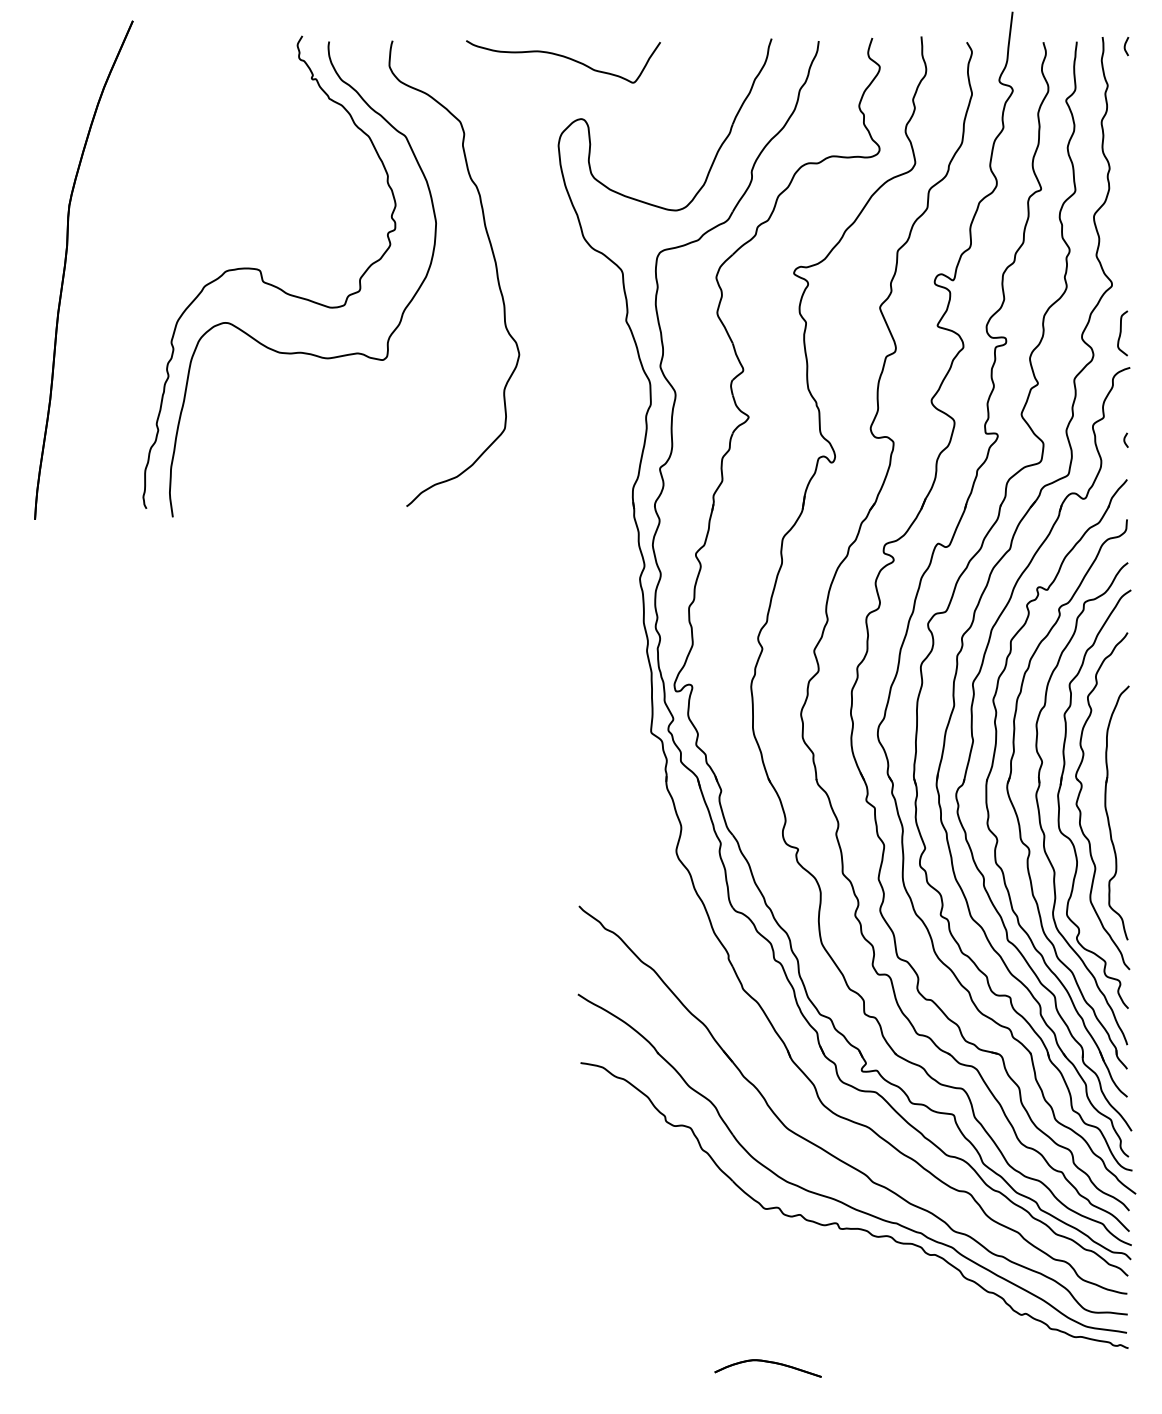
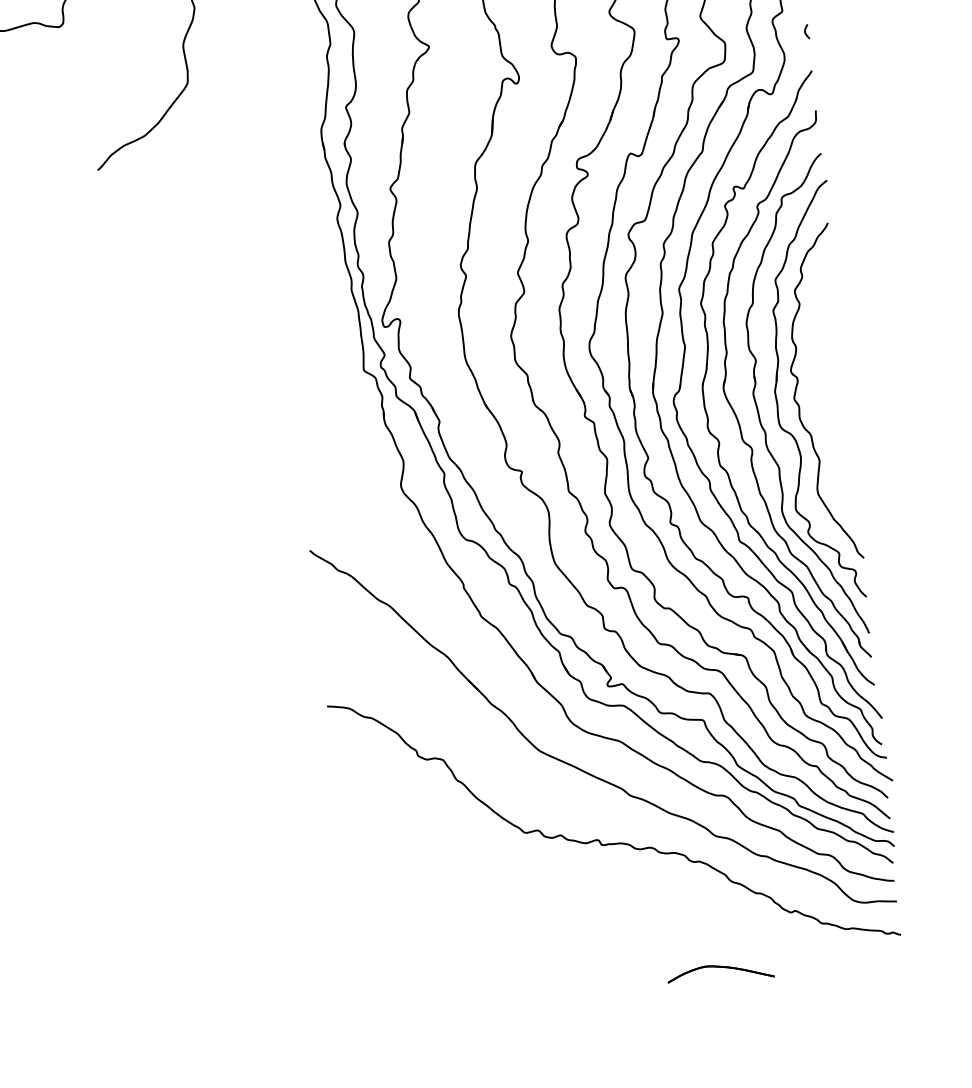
part: (1108, 814) -> (827, 405), removed
part: (835, 1198) -> (594, 815), removed
part: (767, 1368) -> (720, 973), moved

